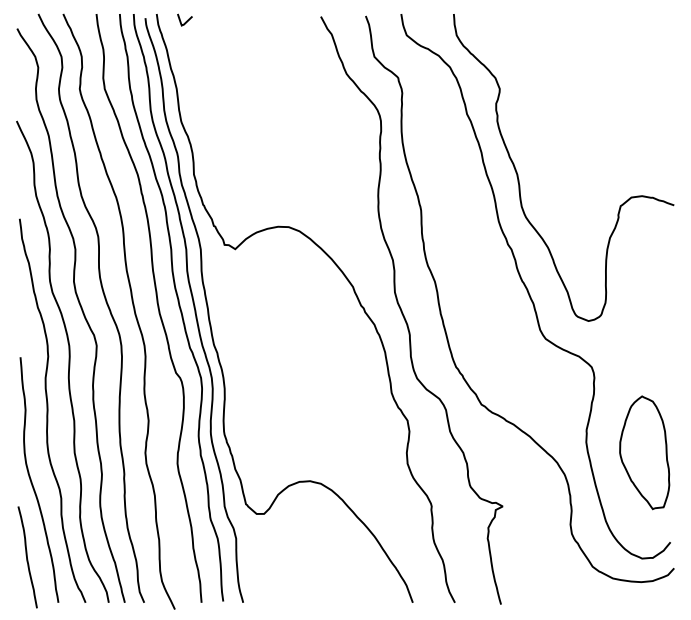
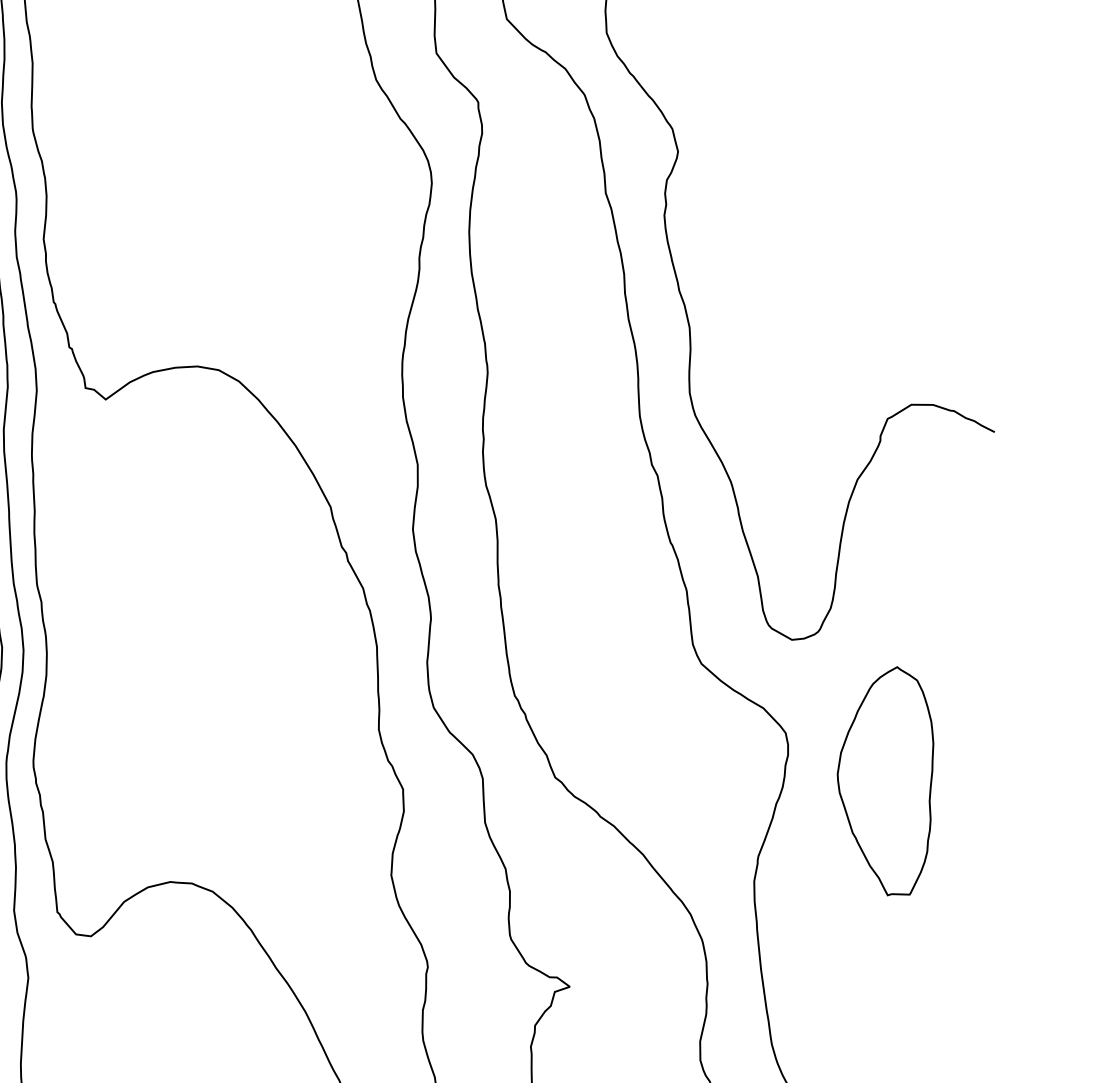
part: (644, 452) -> (886, 779), moved

